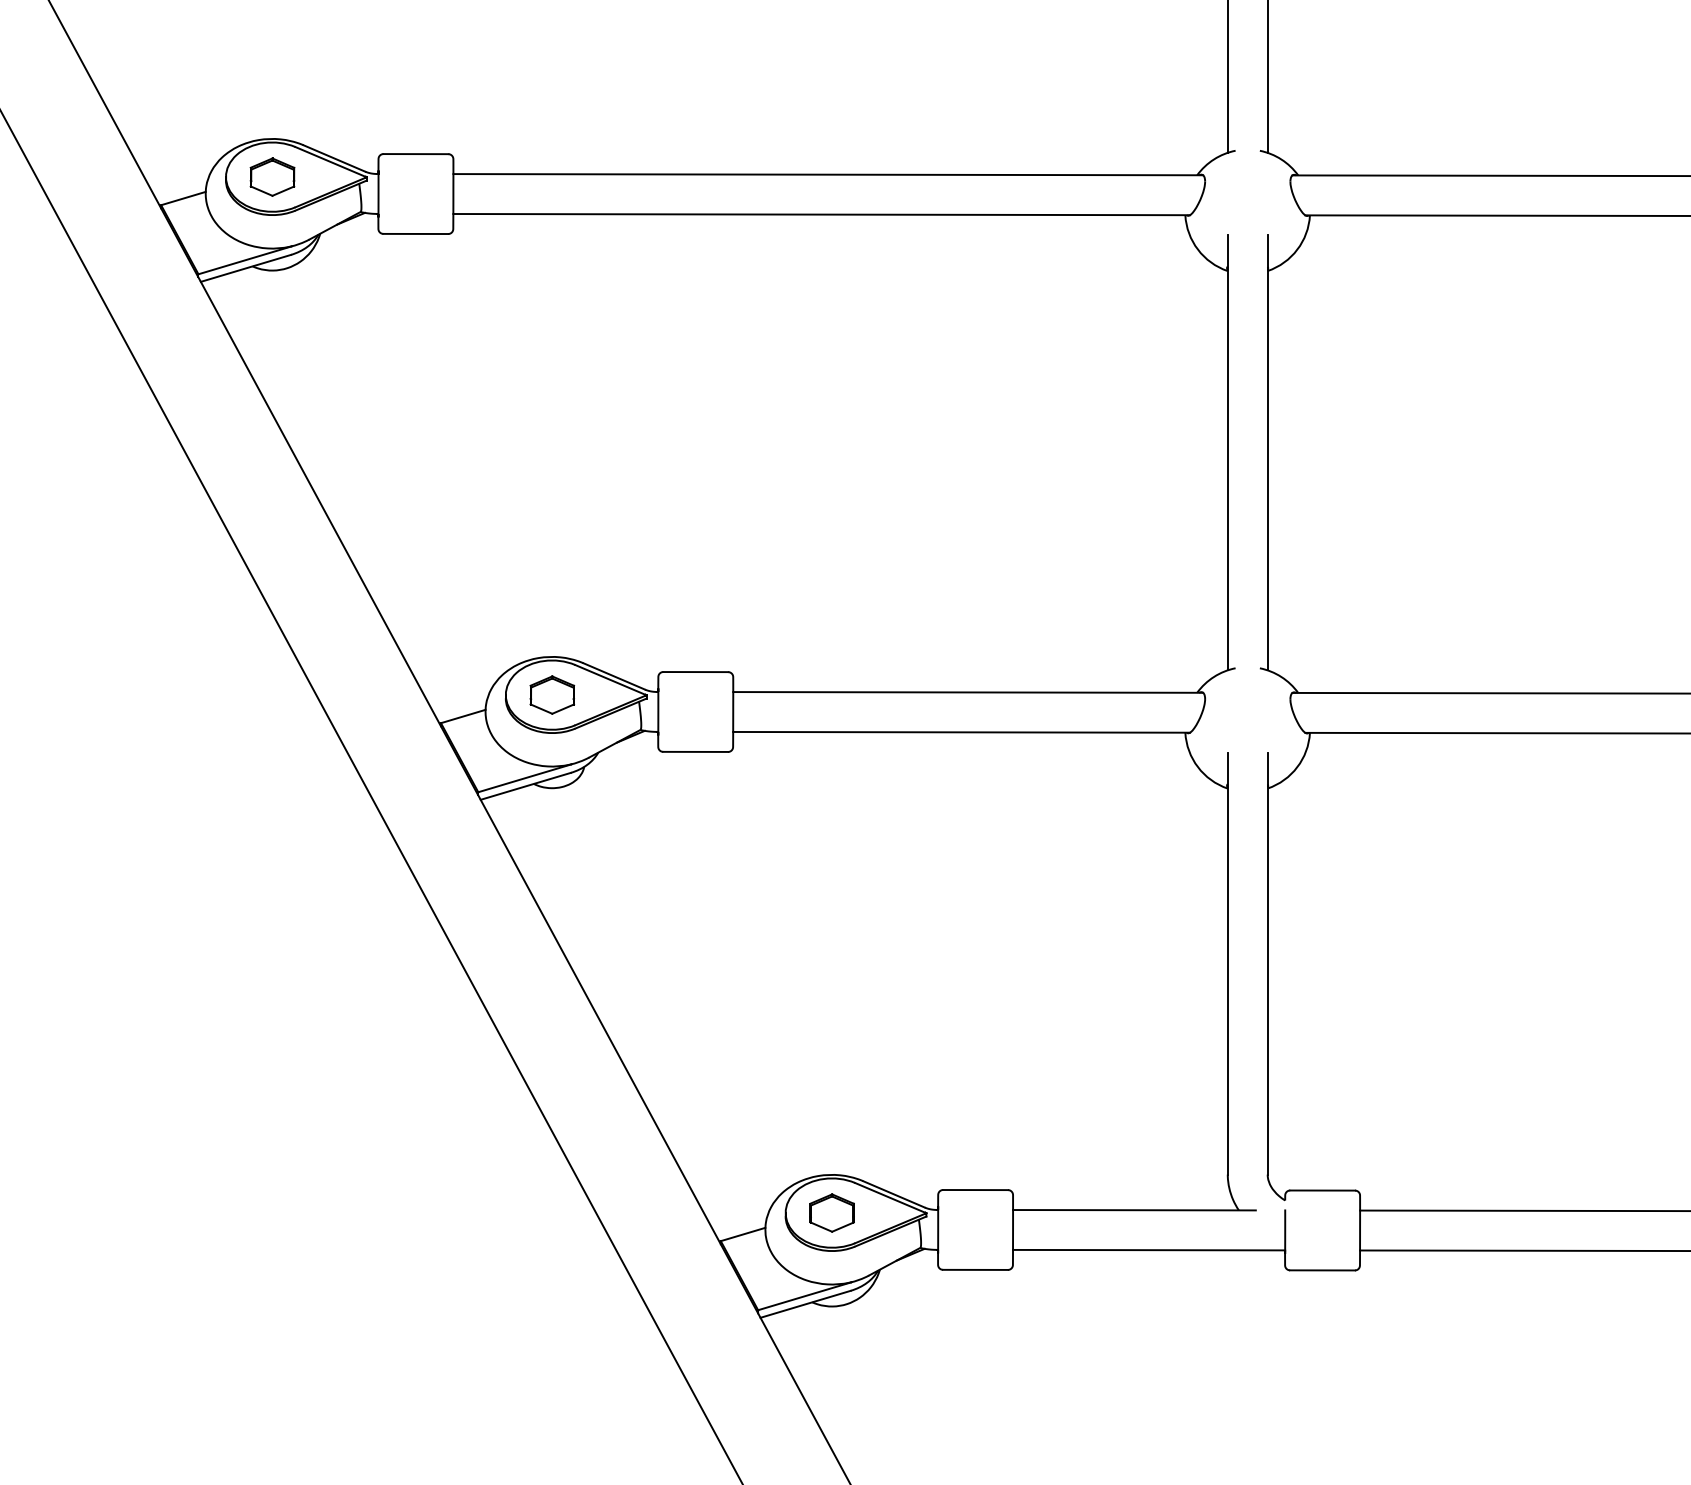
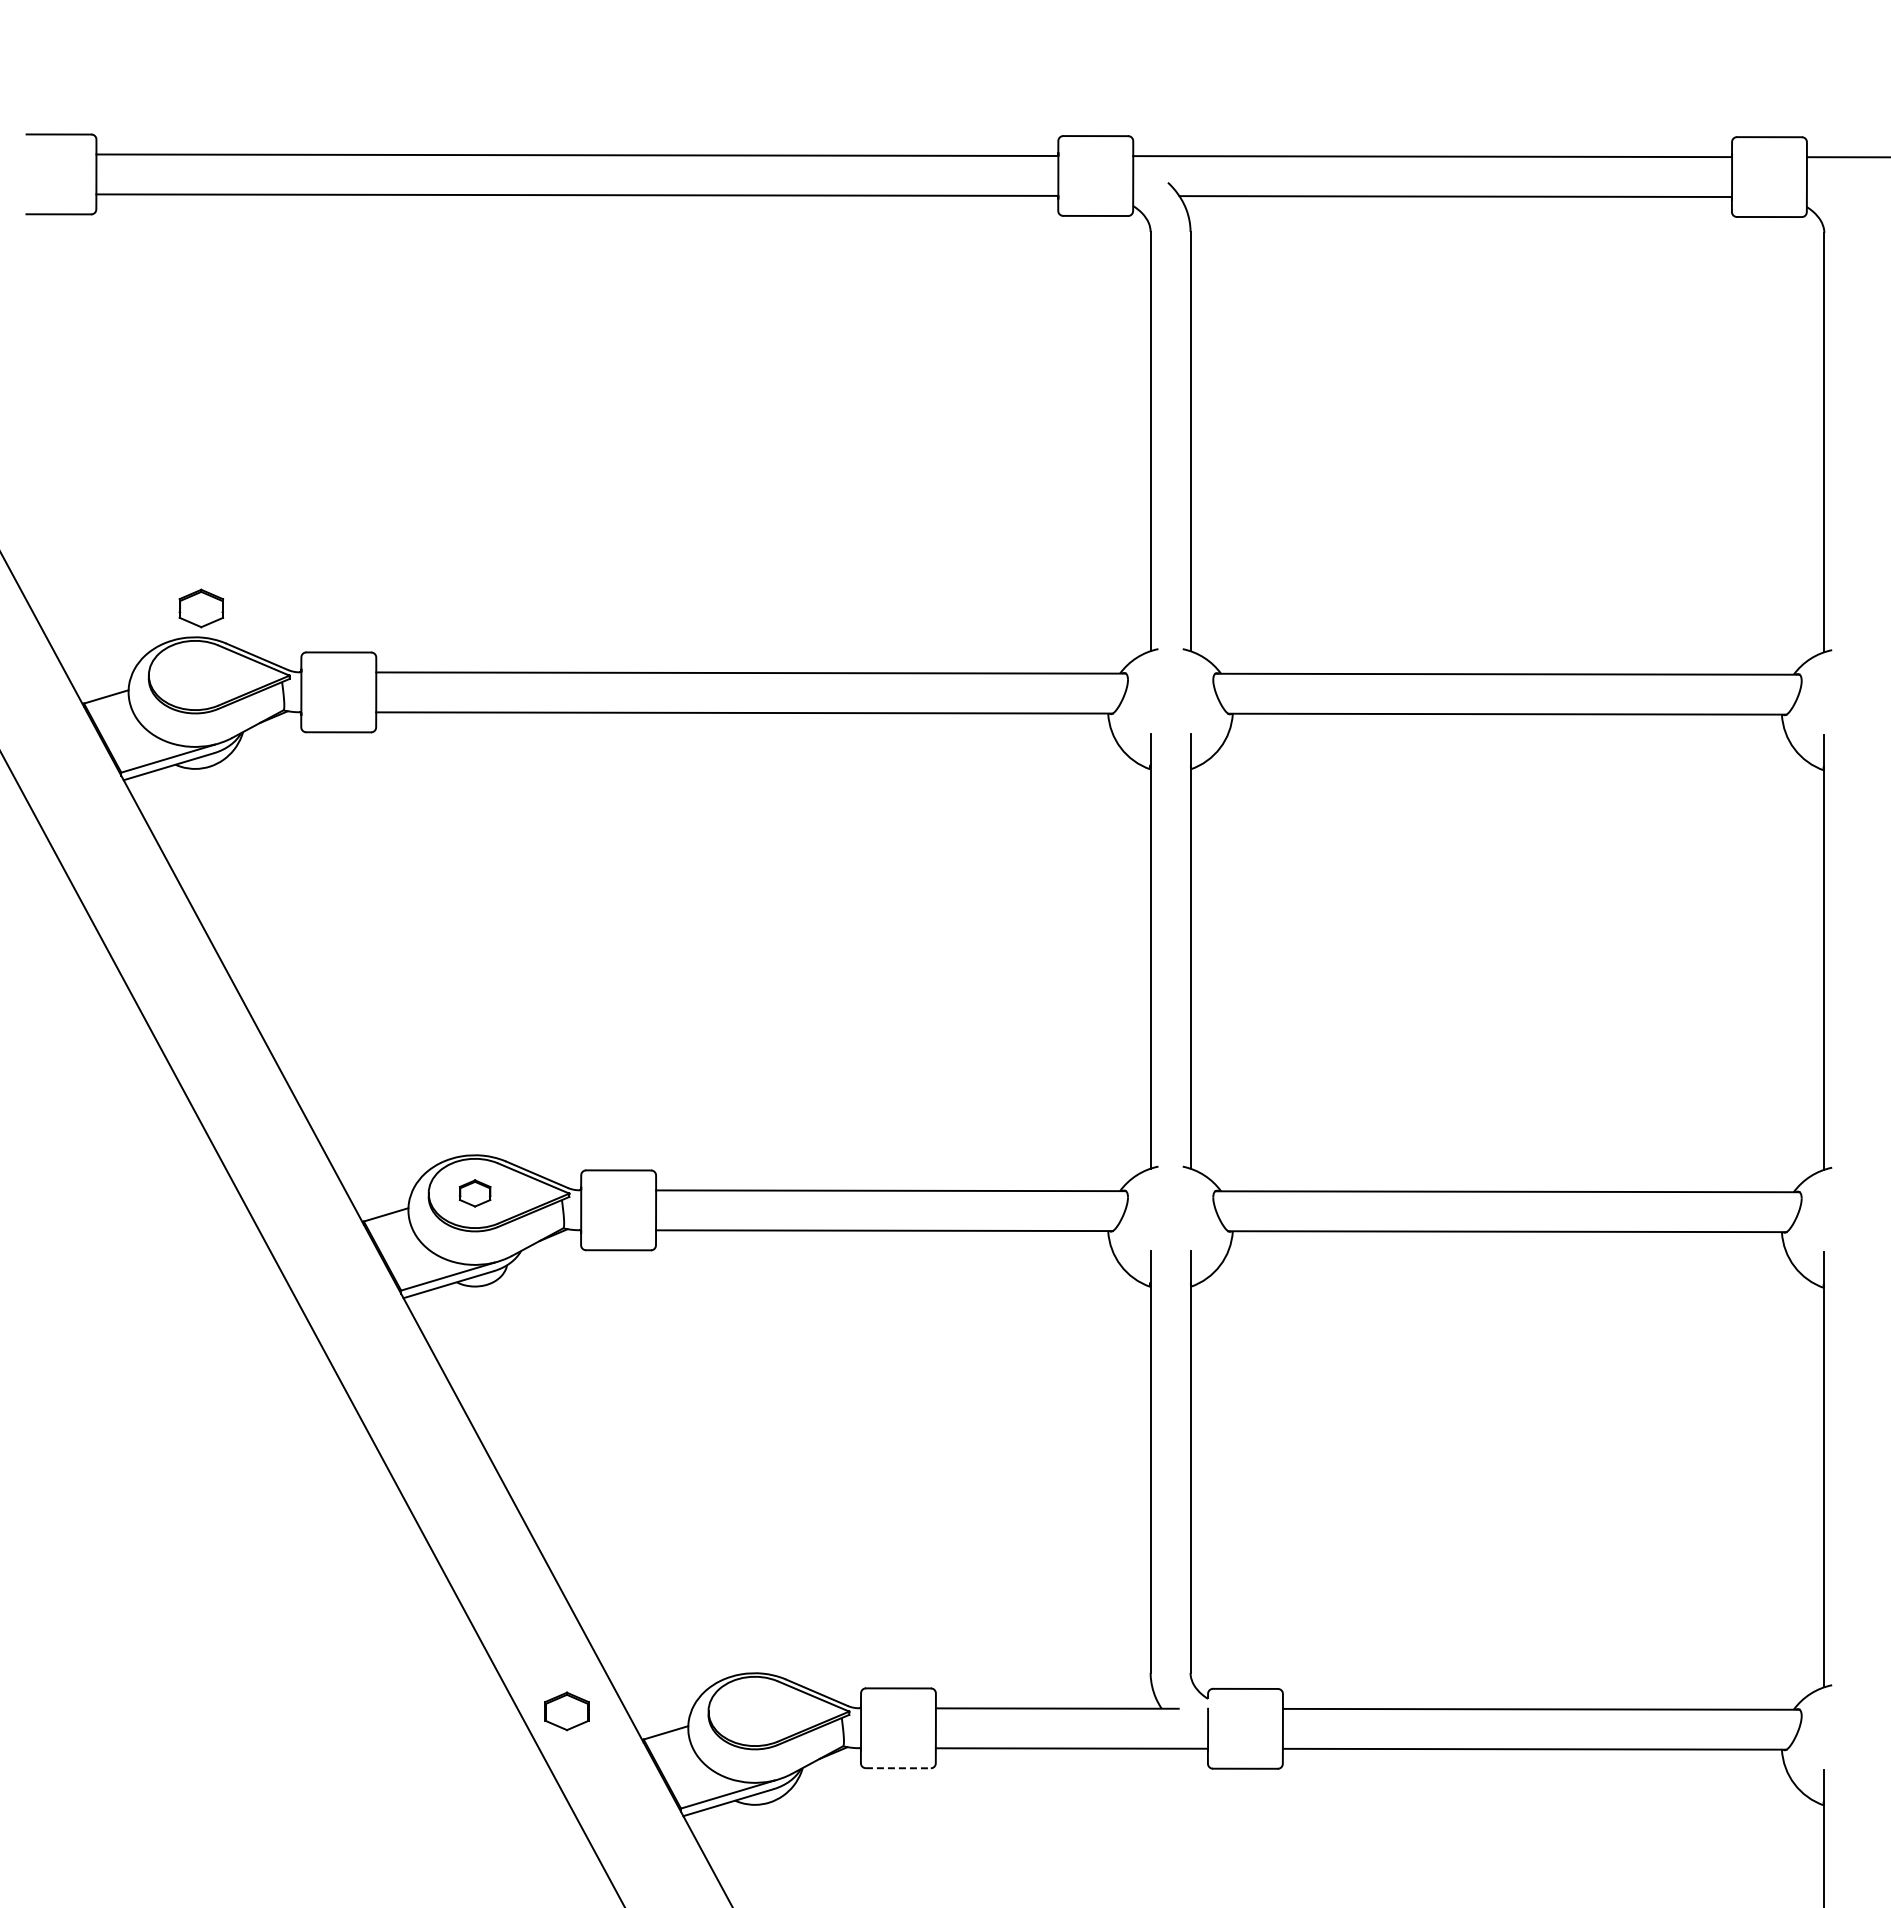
part: (272, 177) -> (201, 608), moved
part: (551, 695) -> (474, 1193), size x0.7
part: (831, 1213) -> (566, 1711), moved
line: (975, 1270) -> (898, 1768), solid -> dashed

